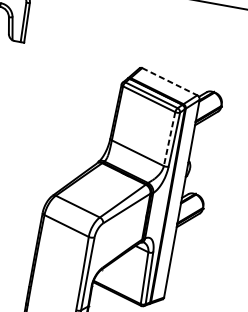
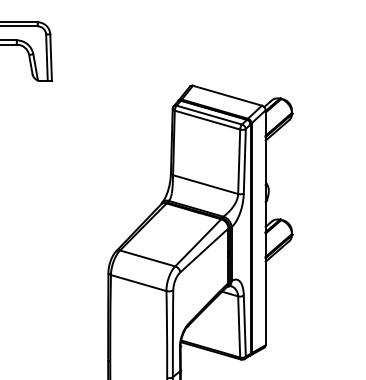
line: (169, 81) -> (227, 95), dashed -> solid
line: (169, 139) -> (239, 162), dashed -> solid

